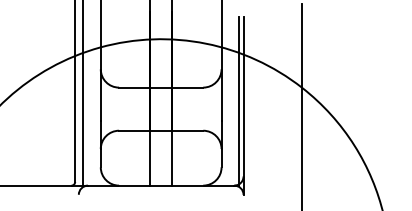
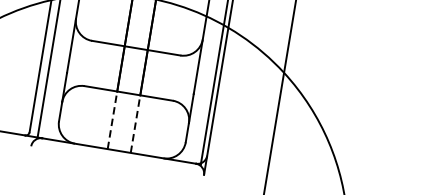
line: (150, 157) -> (112, 119), solid -> dashed
line: (172, 157) -> (135, 123), solid -> dashed

